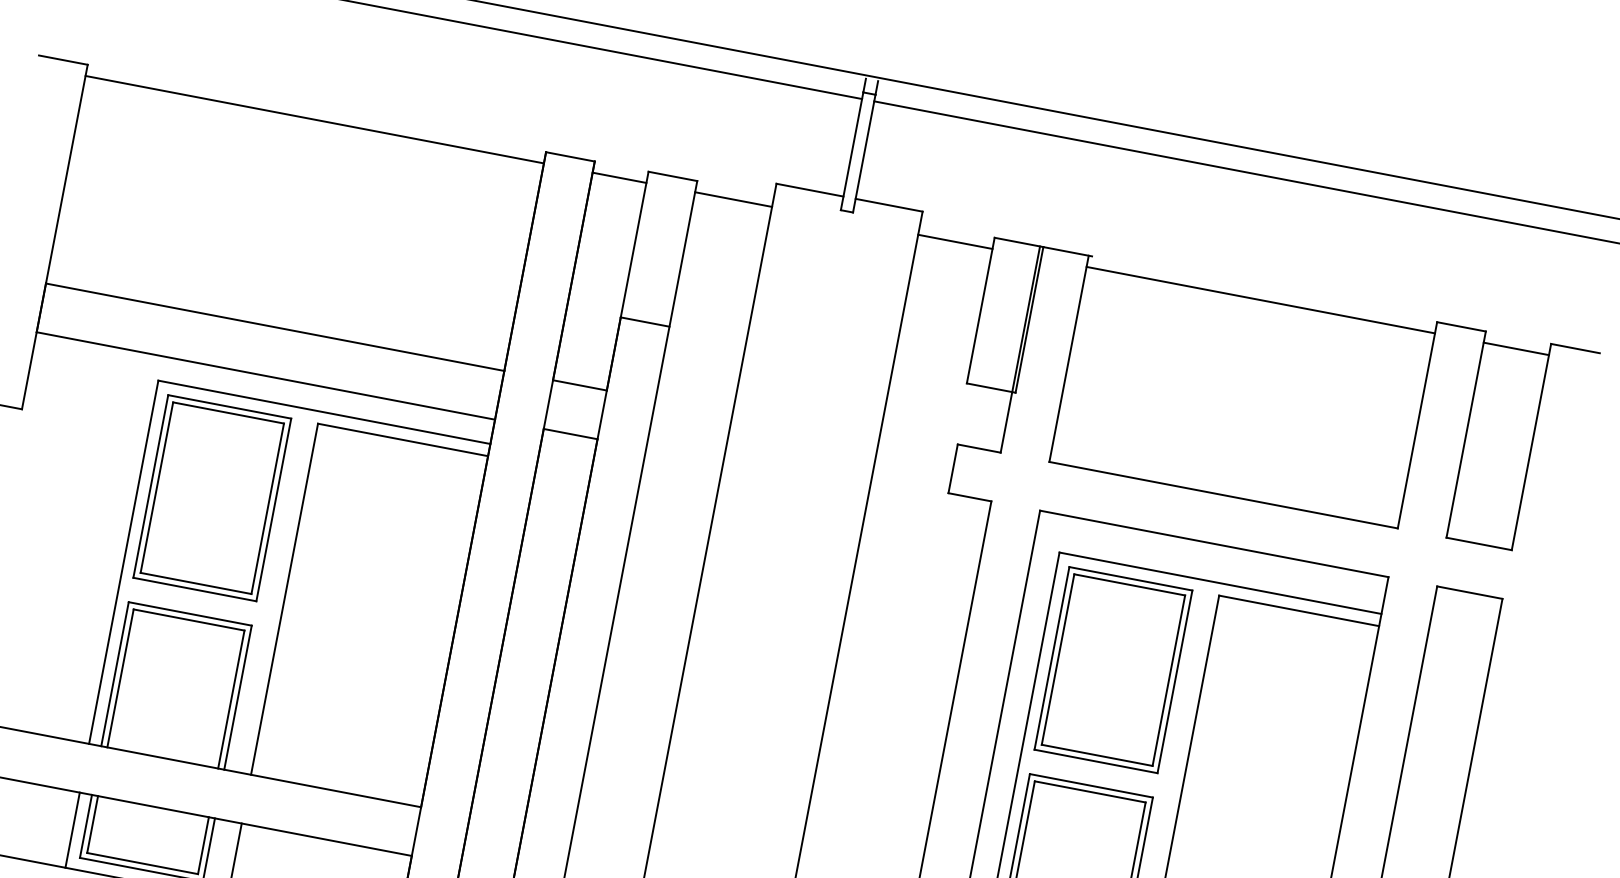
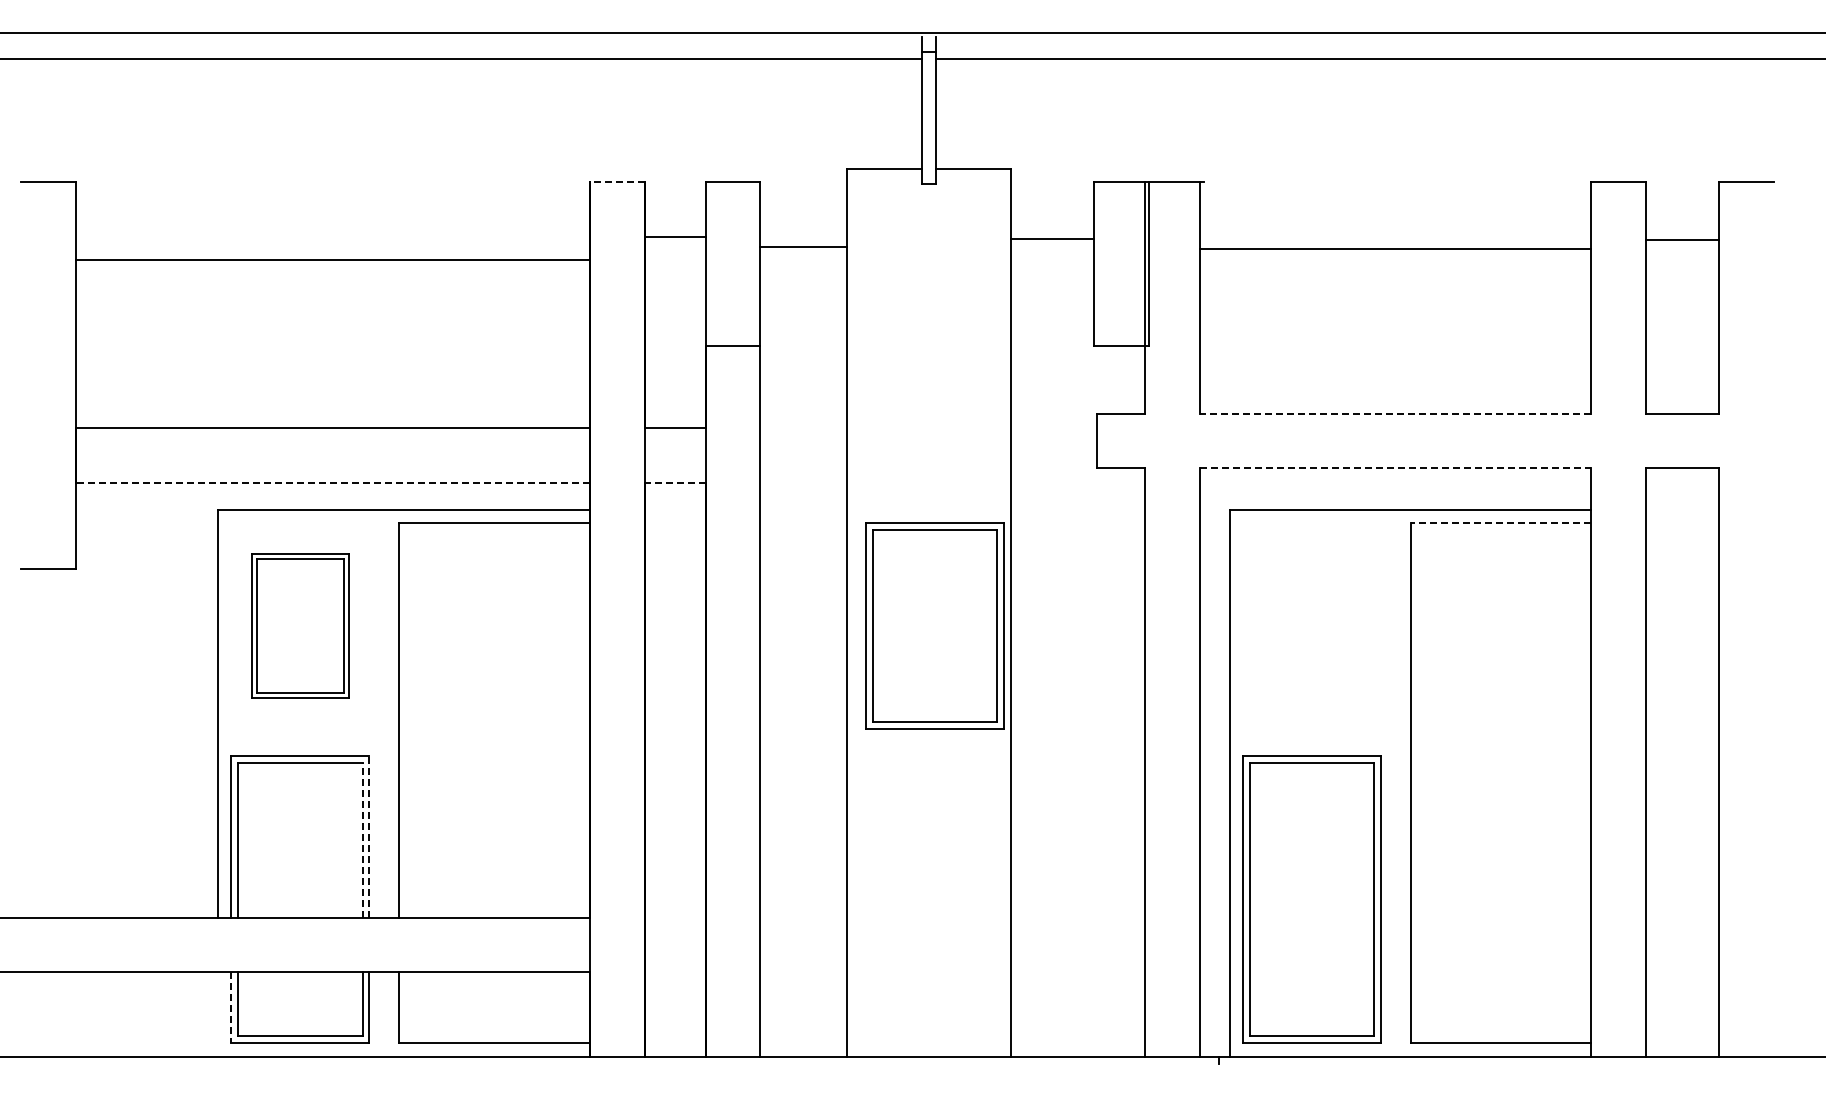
line: (314, 119) -> (332, 259), moved
line: (570, 157) -> (617, 182), solid -> dashed
line: (619, 177) -> (675, 236), moved
line: (733, 199) -> (803, 246), moved
line: (955, 241) -> (1052, 238), moved
line: (1260, 299) -> (1395, 248), moved
line: (1516, 348) -> (1682, 239), moved
line: (265, 375) -> (332, 482), solid -> dashed
line: (569, 433) -> (674, 482), solid -> dashed
line: (1223, 494) -> (1395, 413), solid -> dashed
part: (211, 497) -> (299, 625), size x0.7
line: (1214, 543) -> (1395, 468), solid -> dashed
line: (1299, 610) -> (1501, 523), solid -> dashed
part: (1112, 669) -> (934, 625), moved
line: (238, 697) -> (369, 836), solid -> dashed
line: (231, 698) -> (362, 839), solid -> dashed
line: (86, 827) -> (231, 1008), solid -> dashed
line: (72, 830) -> (217, 1014), removed

